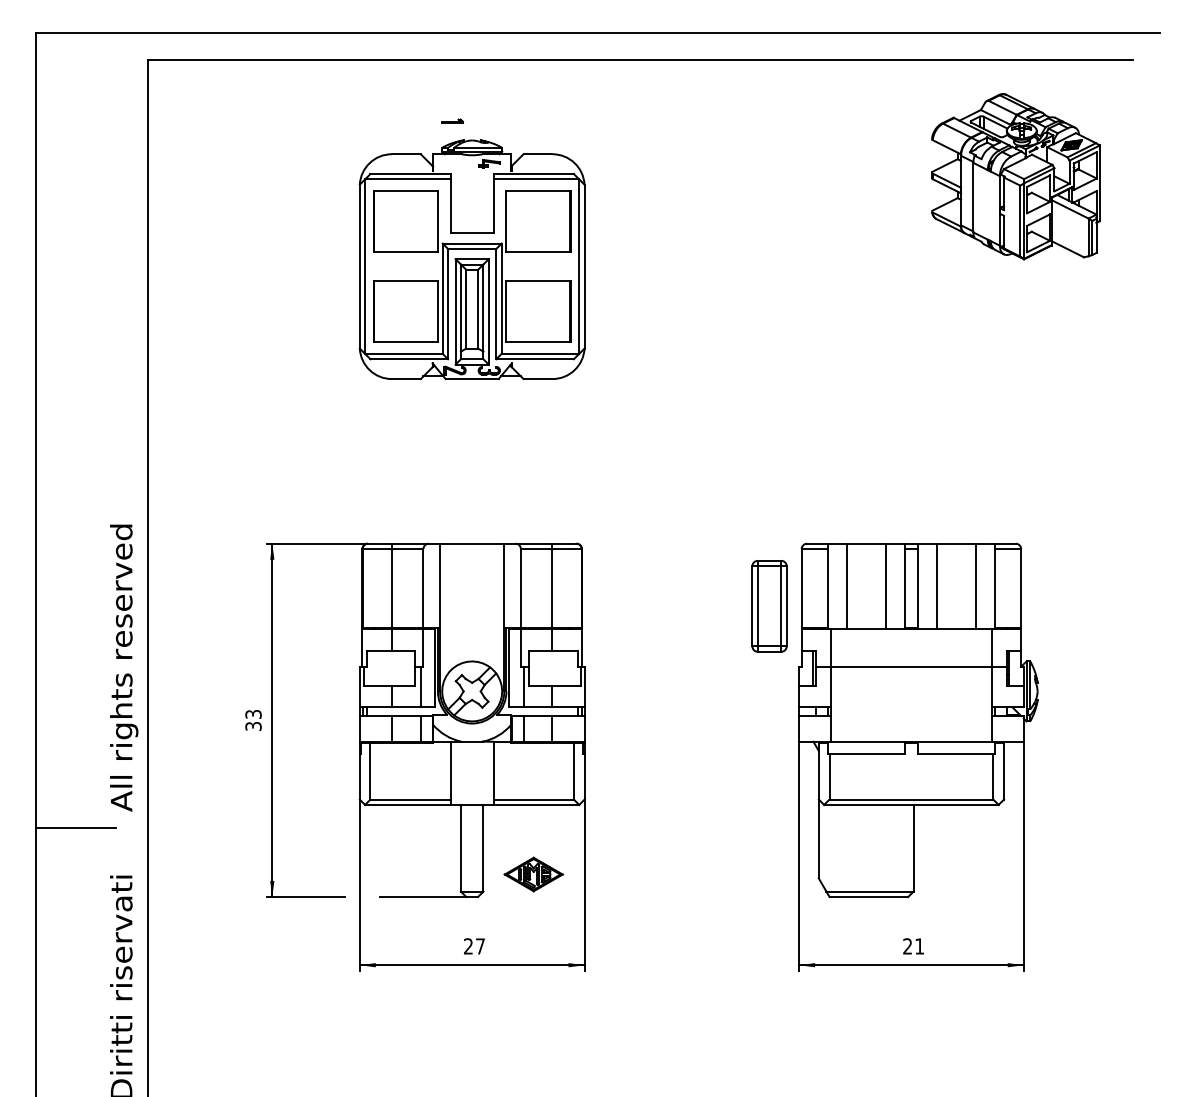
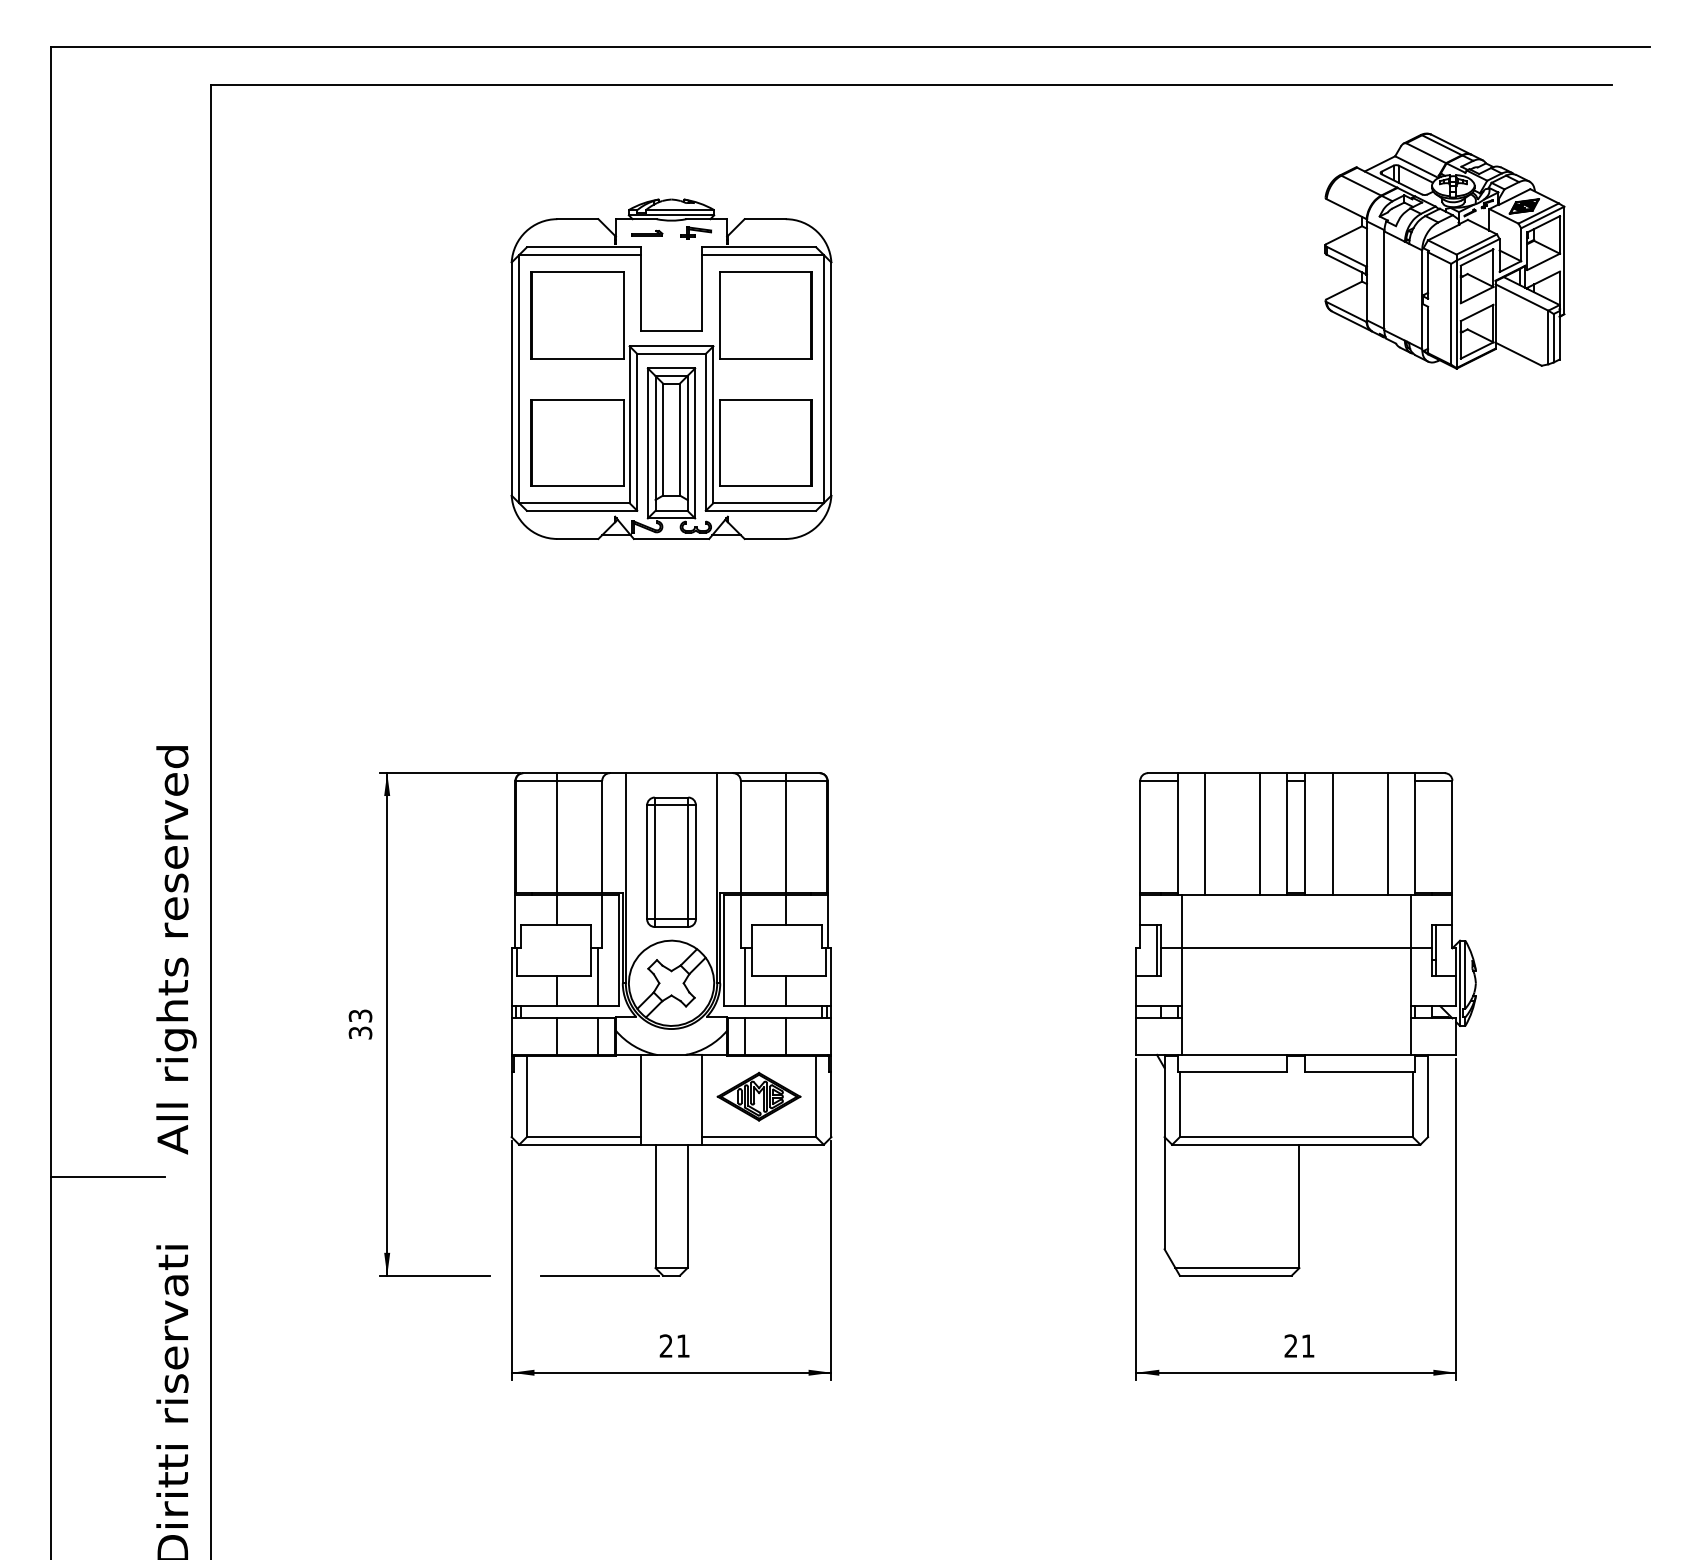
part: (452, 120) -> (647, 232), moved
part: (769, 605) -> (671, 861), moved
part: (533, 874) -> (758, 1096), moved
text: (480, 946) -> (683, 1345), 27 -> 21

